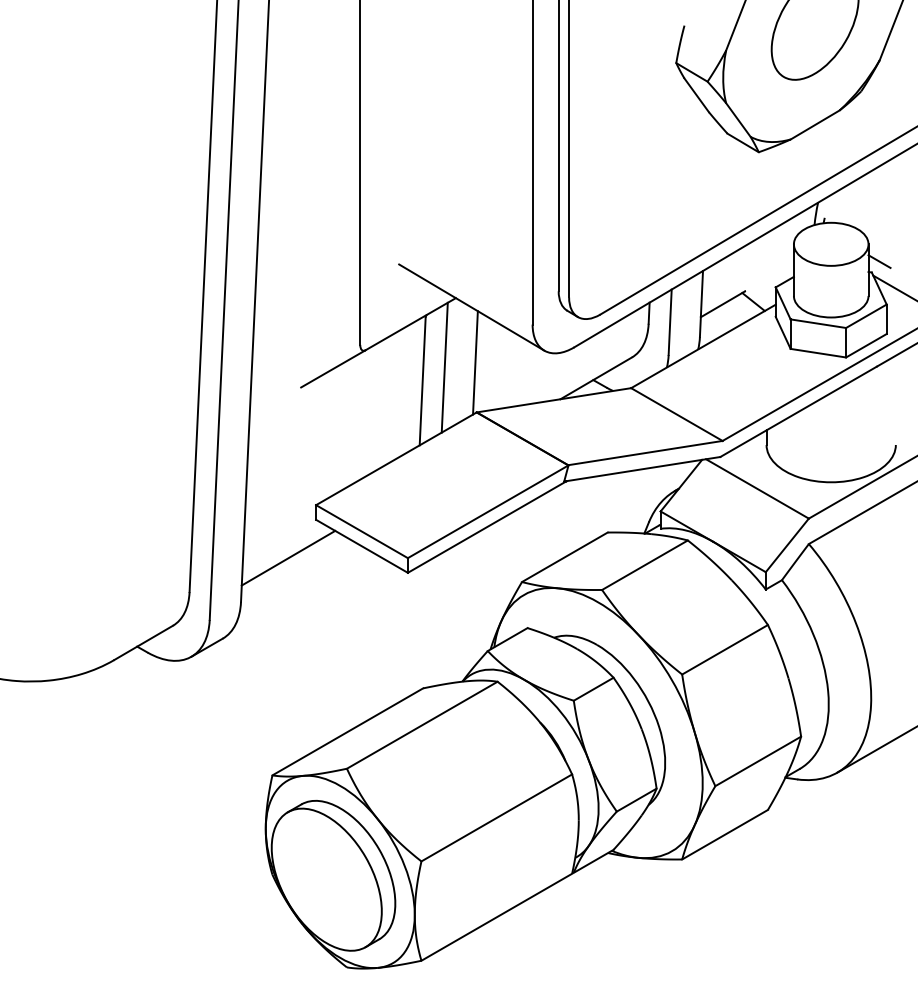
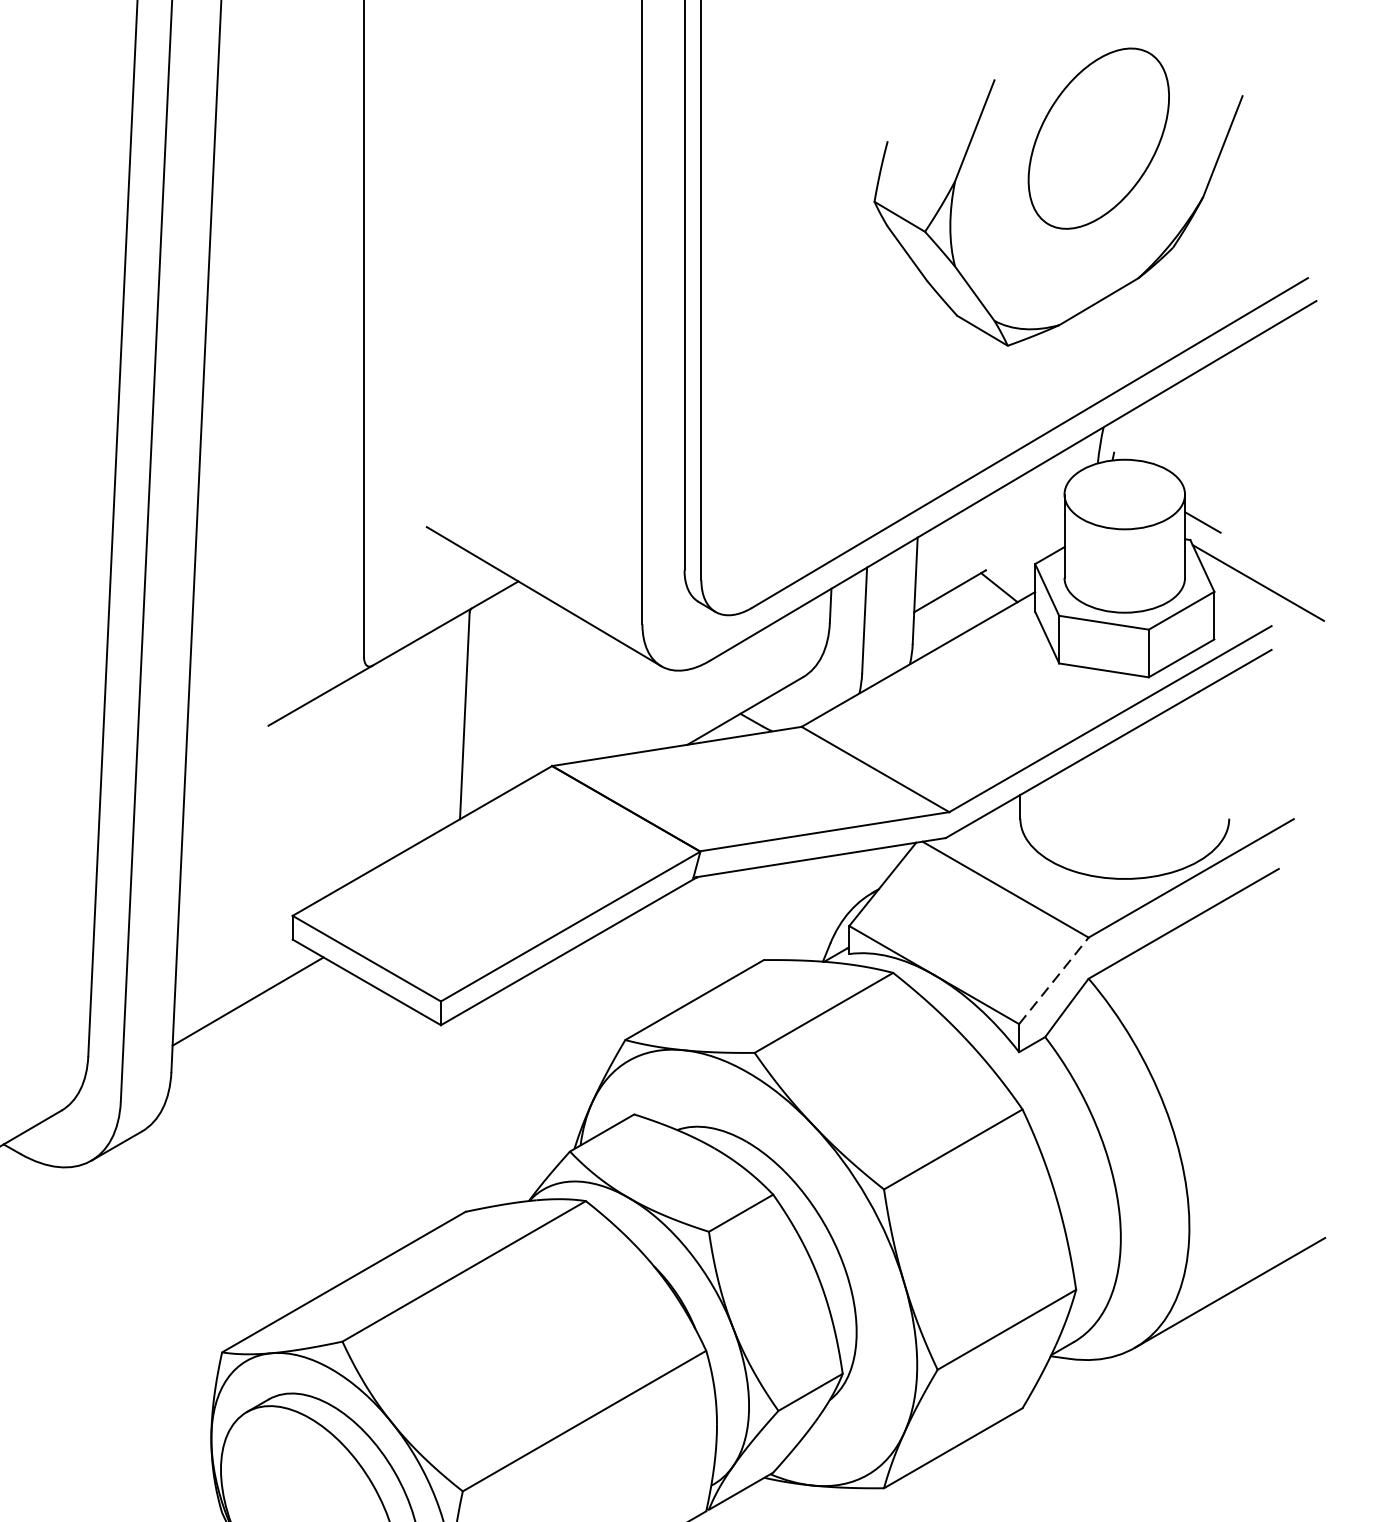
line: (475, 362) -> (550, 685), removed
line: (444, 367) -> (500, 693), removed
line: (787, 545) -> (1054, 981), solid -> dashed

